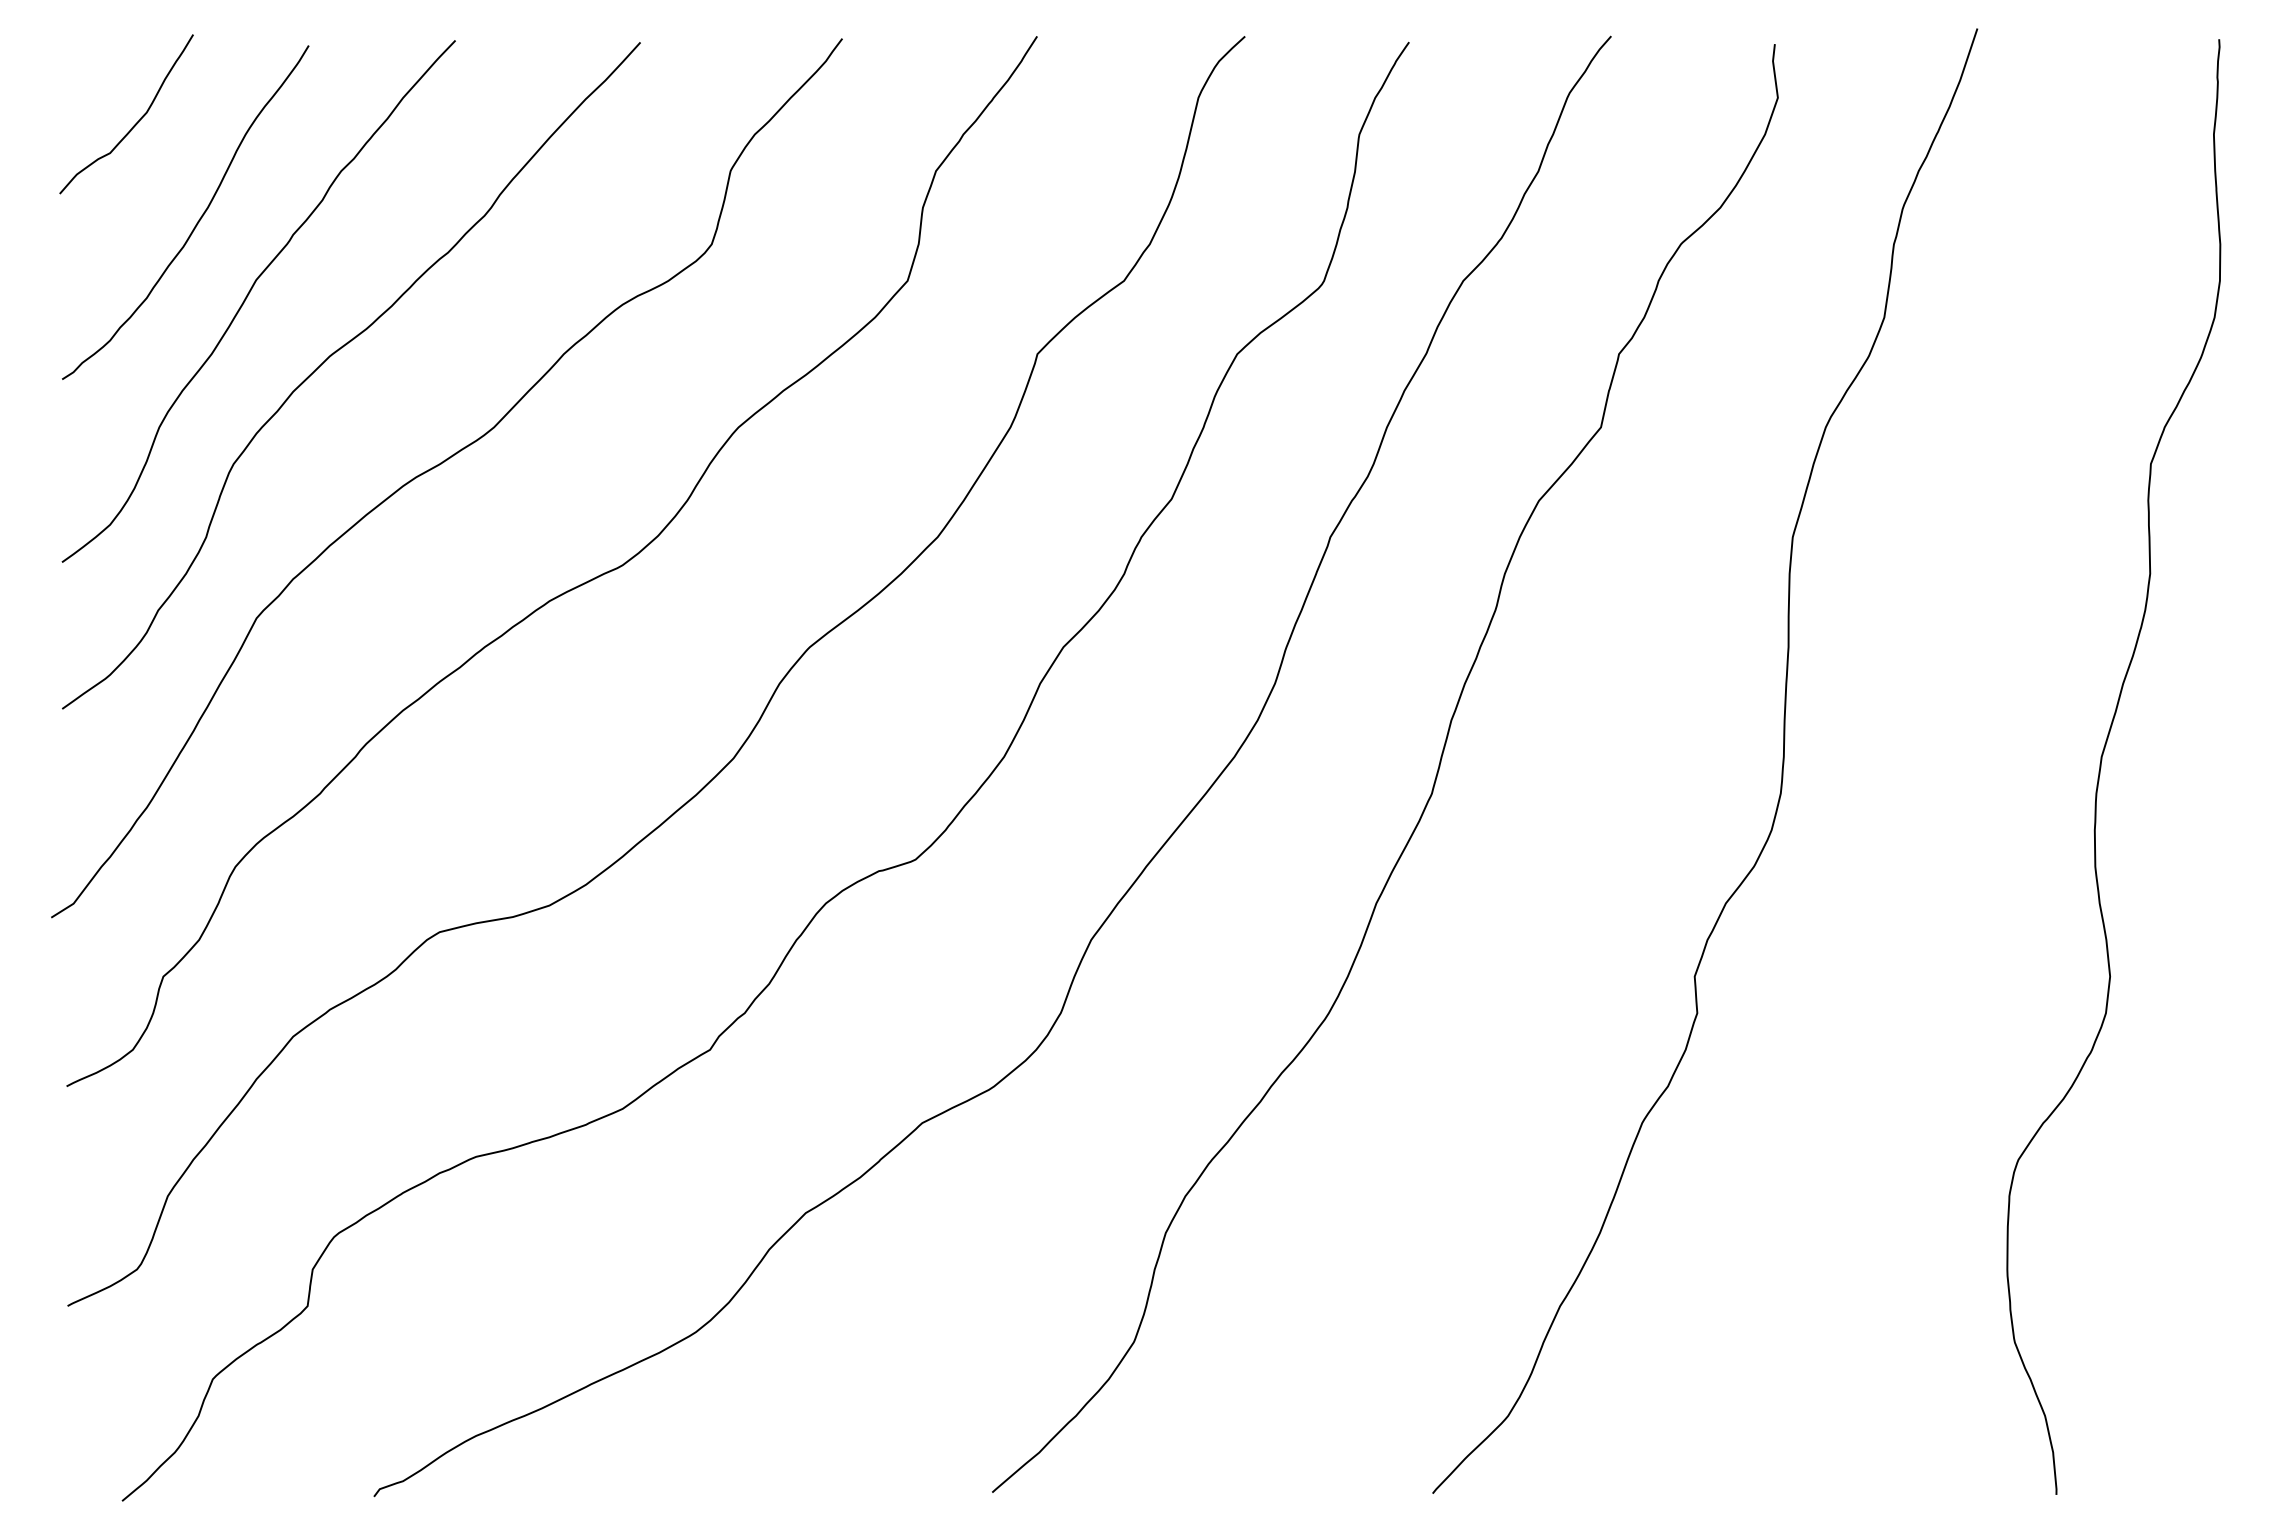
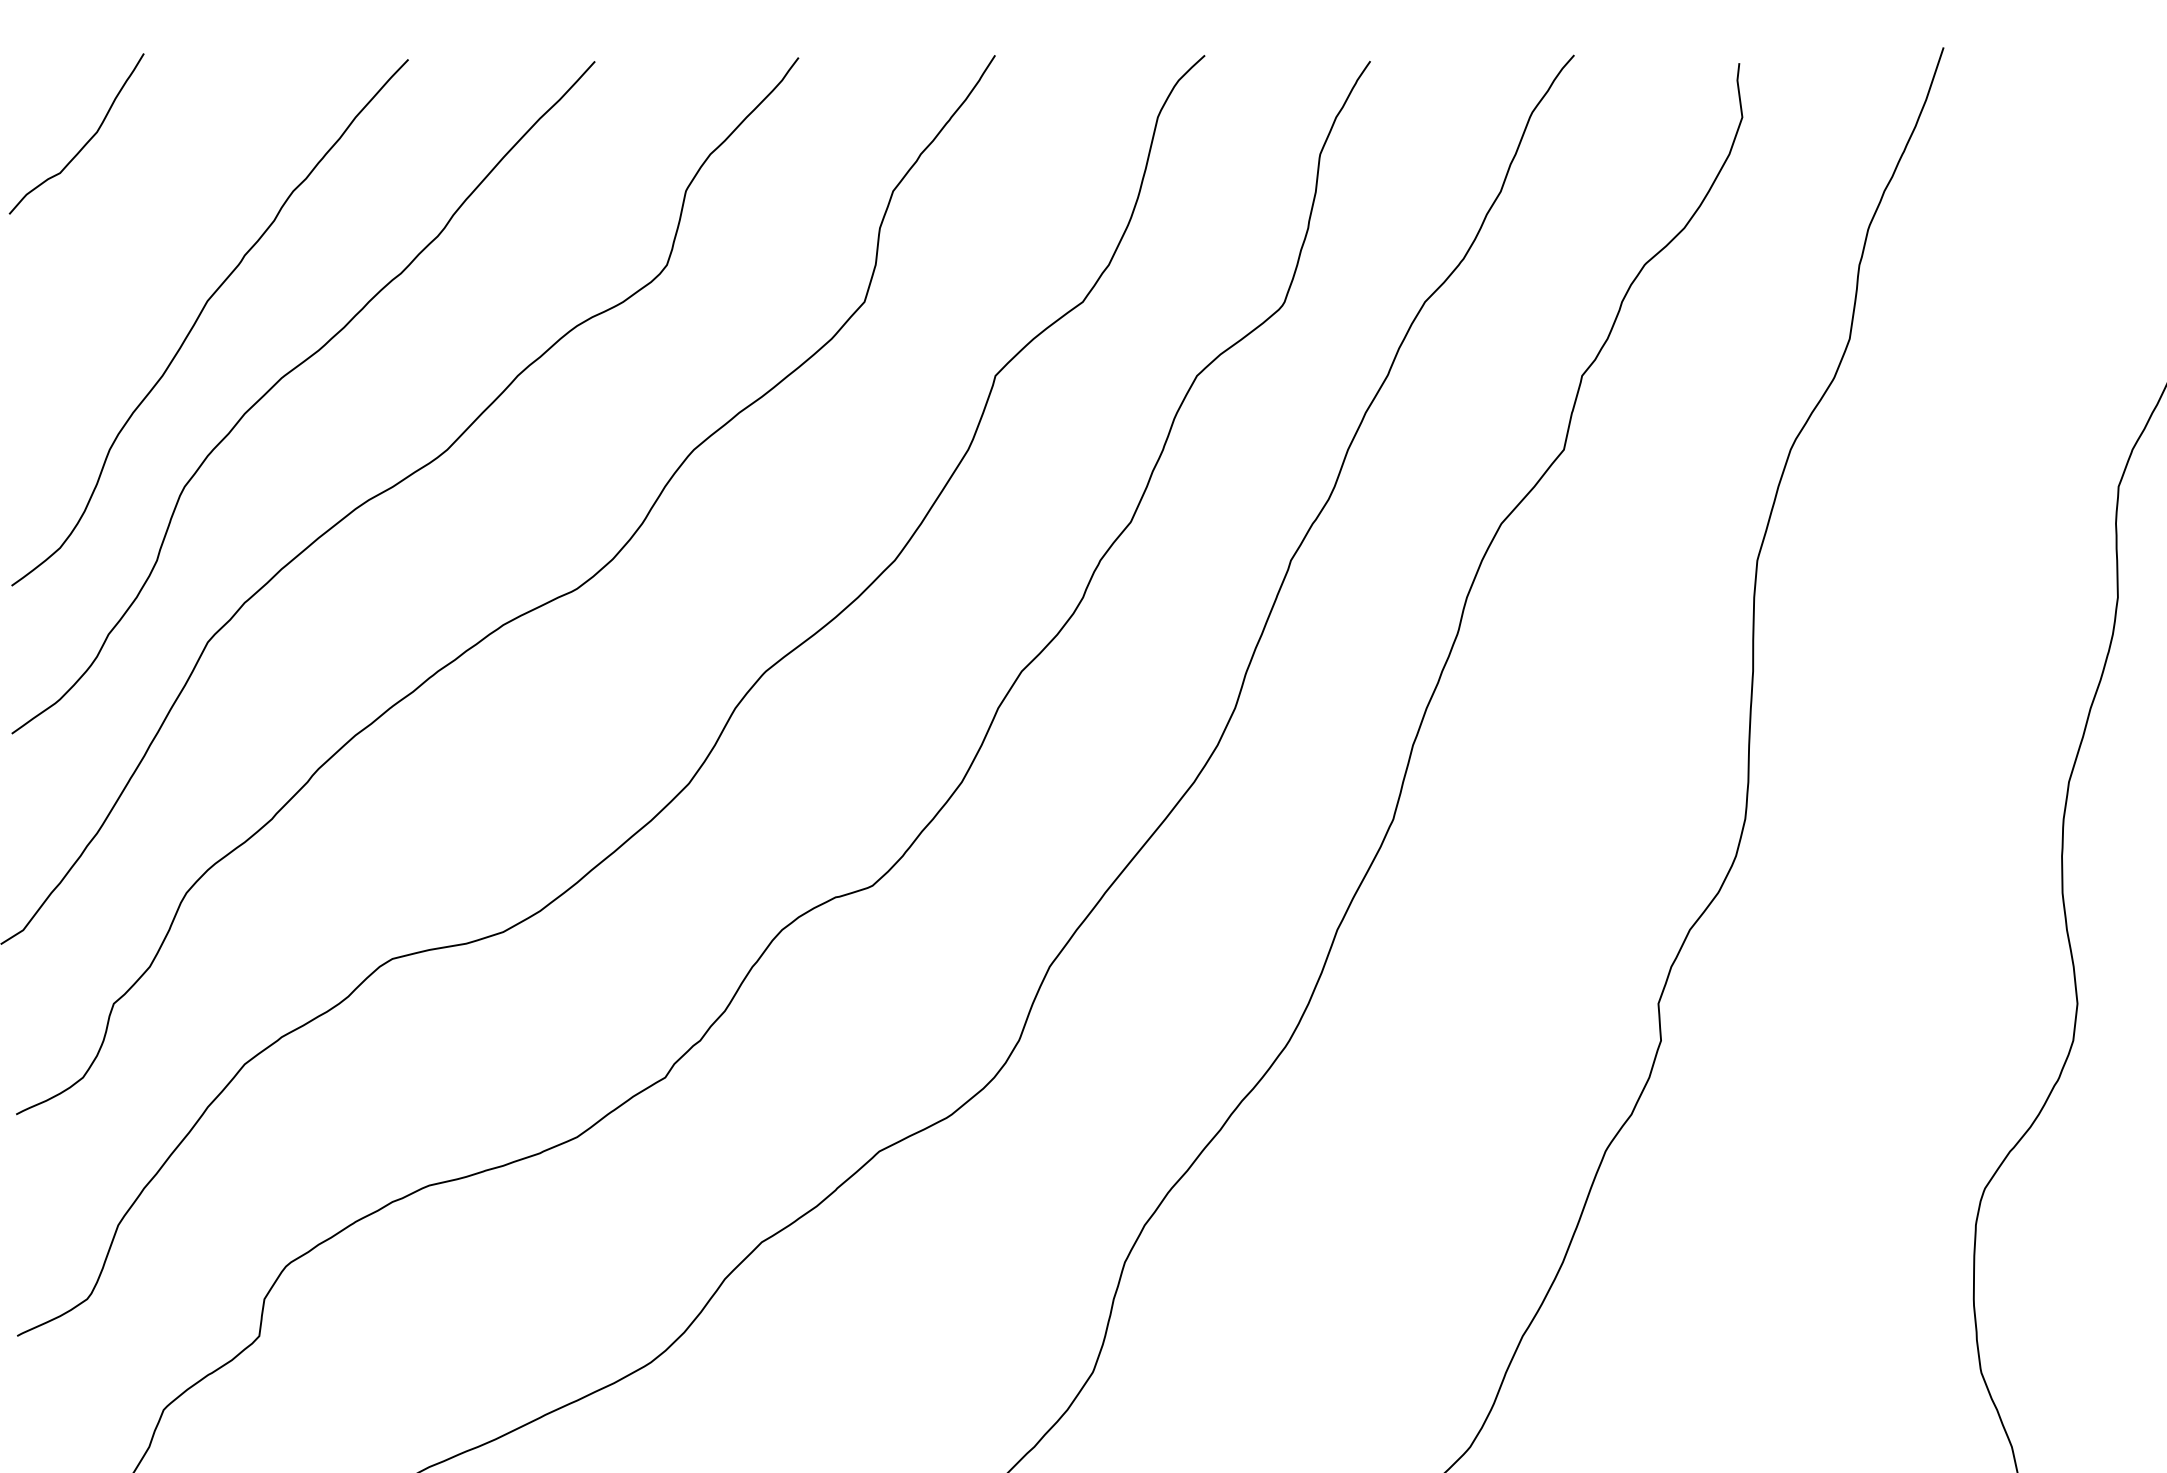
curve: (197, 221) -> (148, 242), removed

